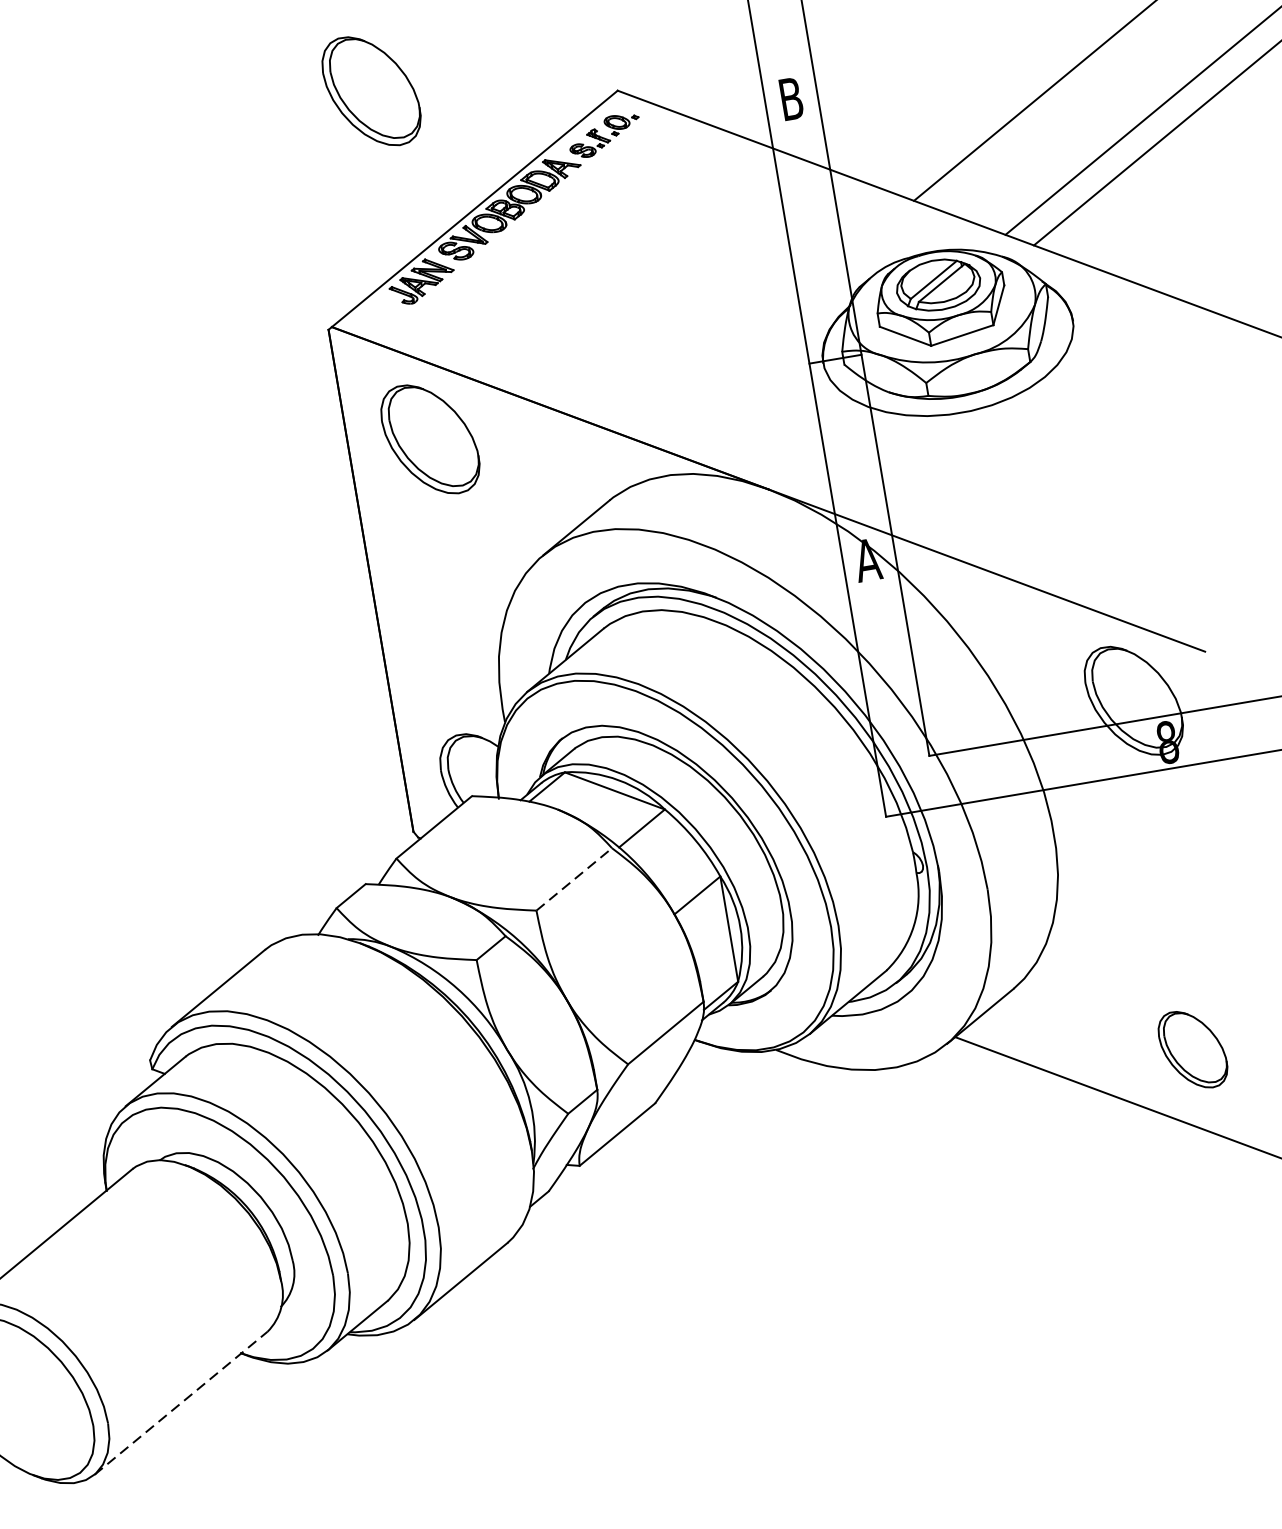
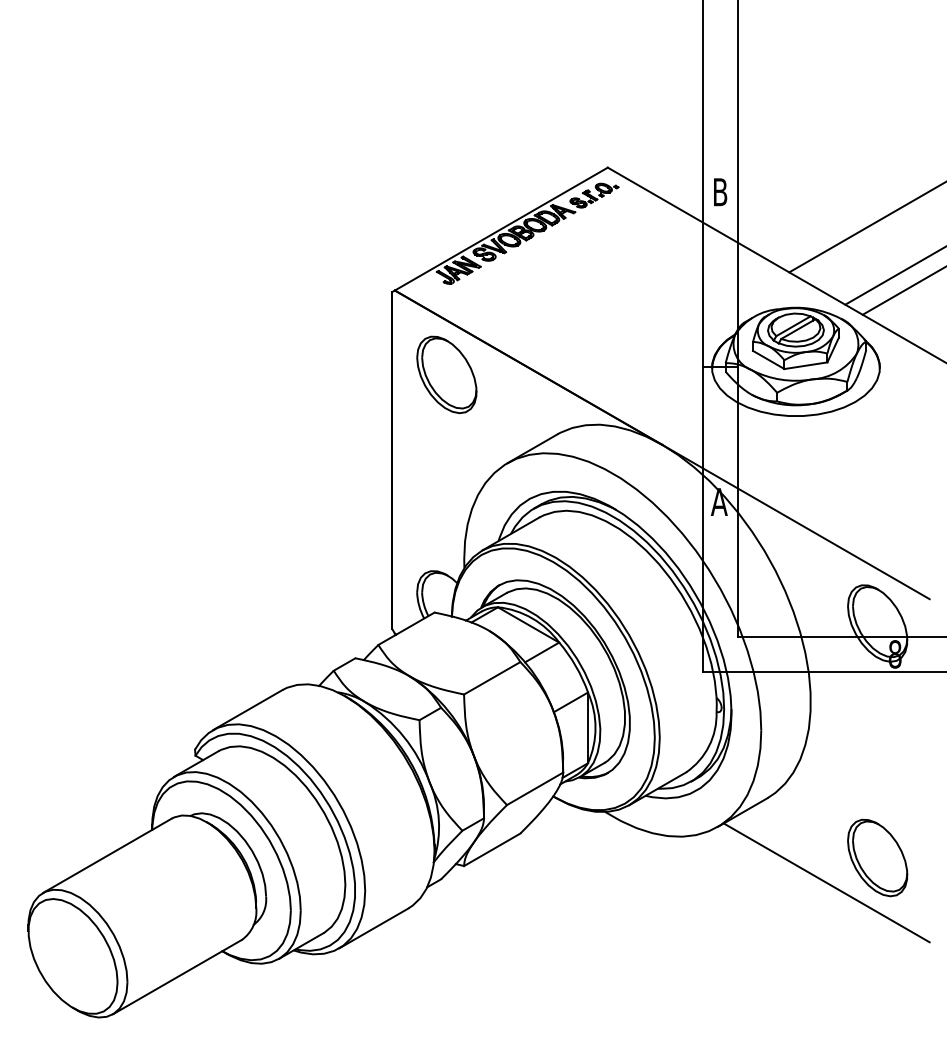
part: (370, 90) -> (446, 140), removed
line: (574, 879) -> (492, 678), dashed -> solid
part: (1192, 1049) -> (877, 857), size x1.43
line: (181, 1402) -> (177, 976), dashed -> solid

